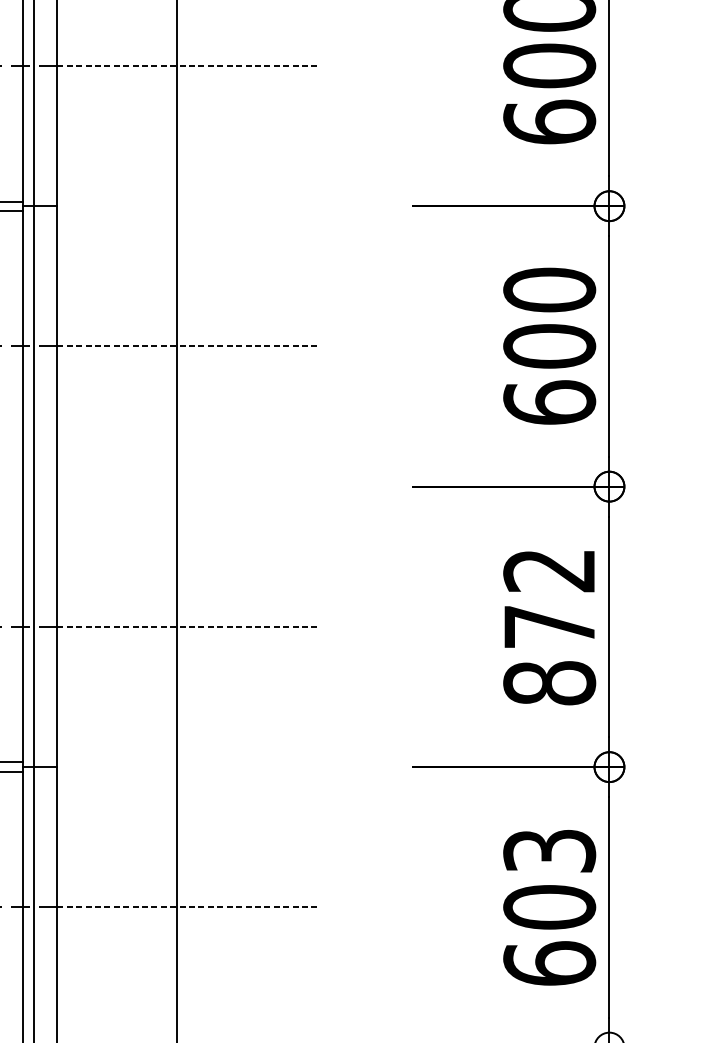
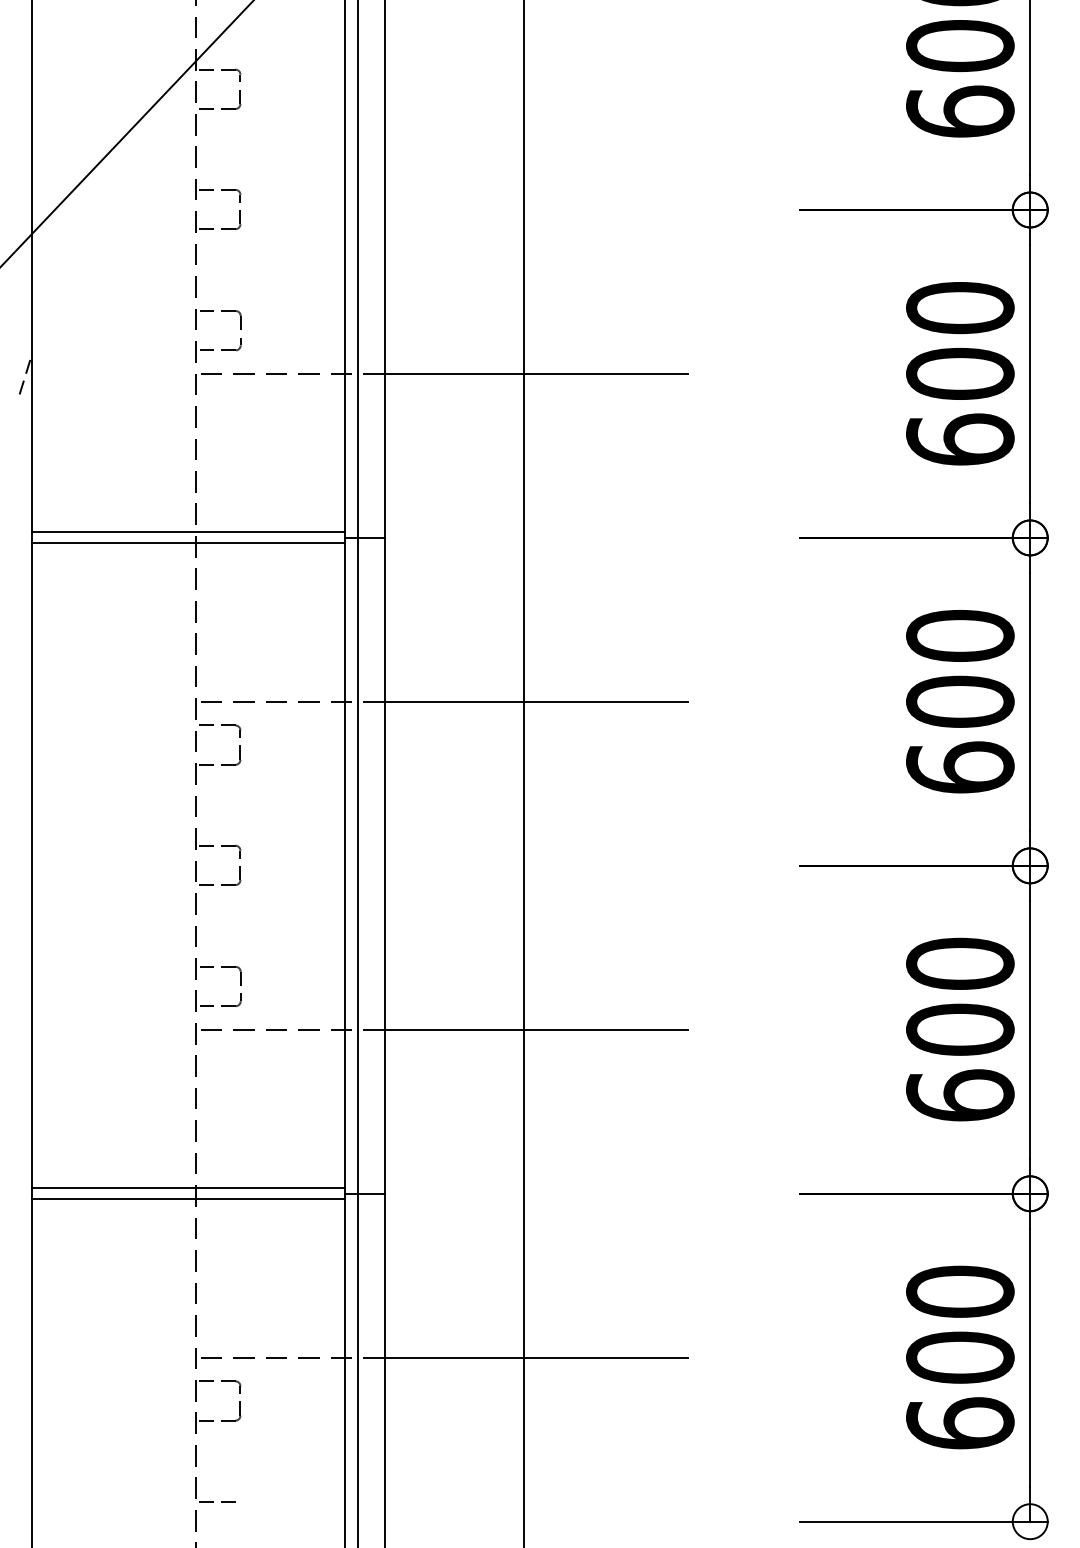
line: (187, 65) -> (536, 373), dashed -> solid
line: (187, 346) -> (536, 701), dashed -> solid
line: (187, 626) -> (536, 1029), dashed -> solid
text: (549, 626) -> (960, 1029), 872 -> 600
text: (549, 850) -> (960, 1291), 603 -> 600
line: (187, 907) -> (536, 1357), dashed -> solid

